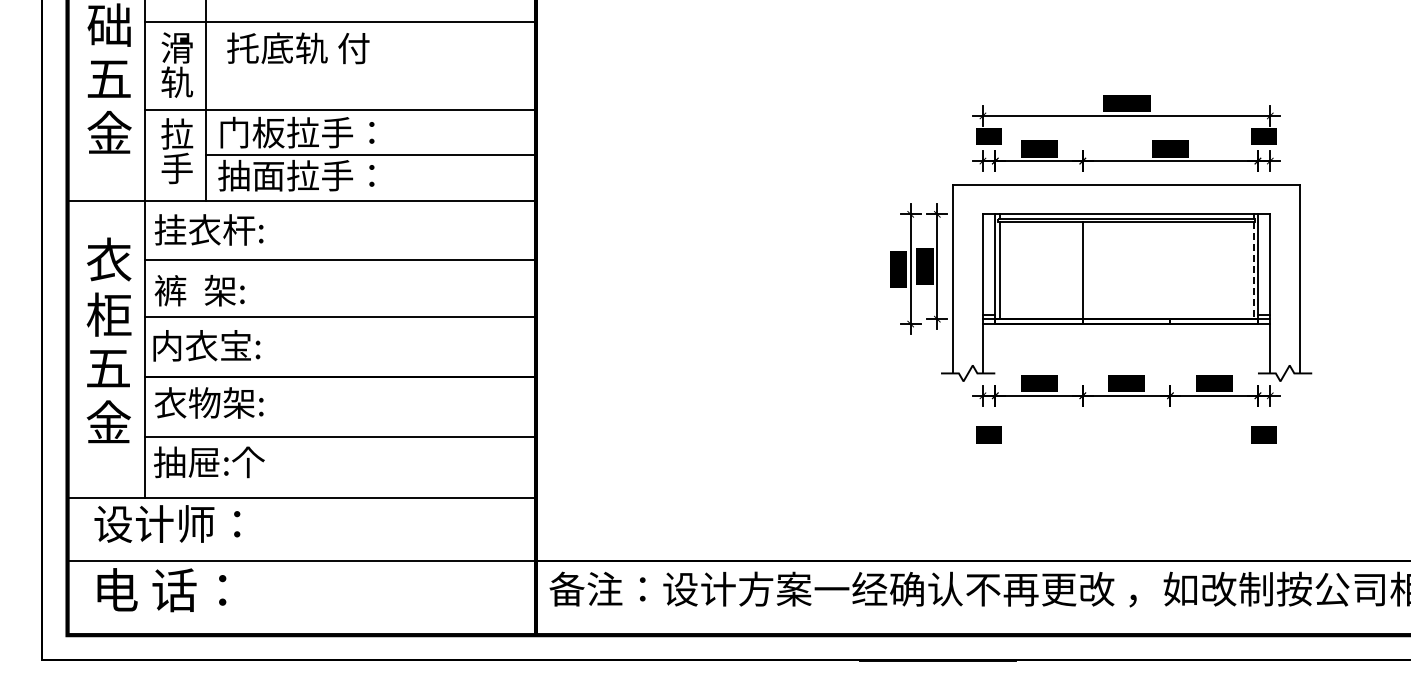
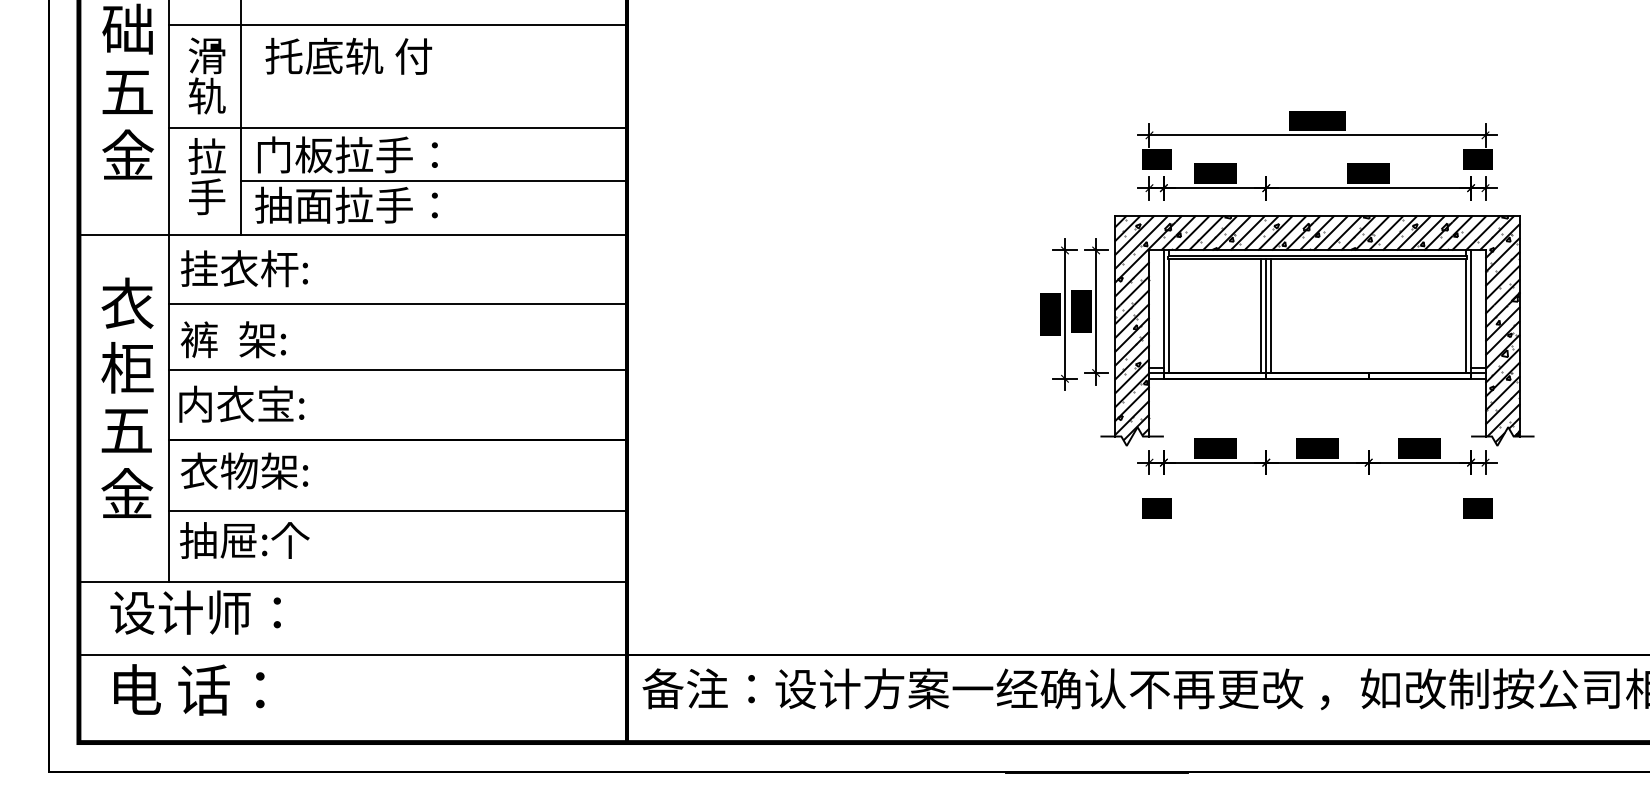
line: (1078, 270) -> (1261, 316), added
line: (1087, 270) -> (1271, 316), added
line: (1253, 270) -> (1465, 316), dashed -> solid
hatch: (1126, 281) -> (1317, 328), added

